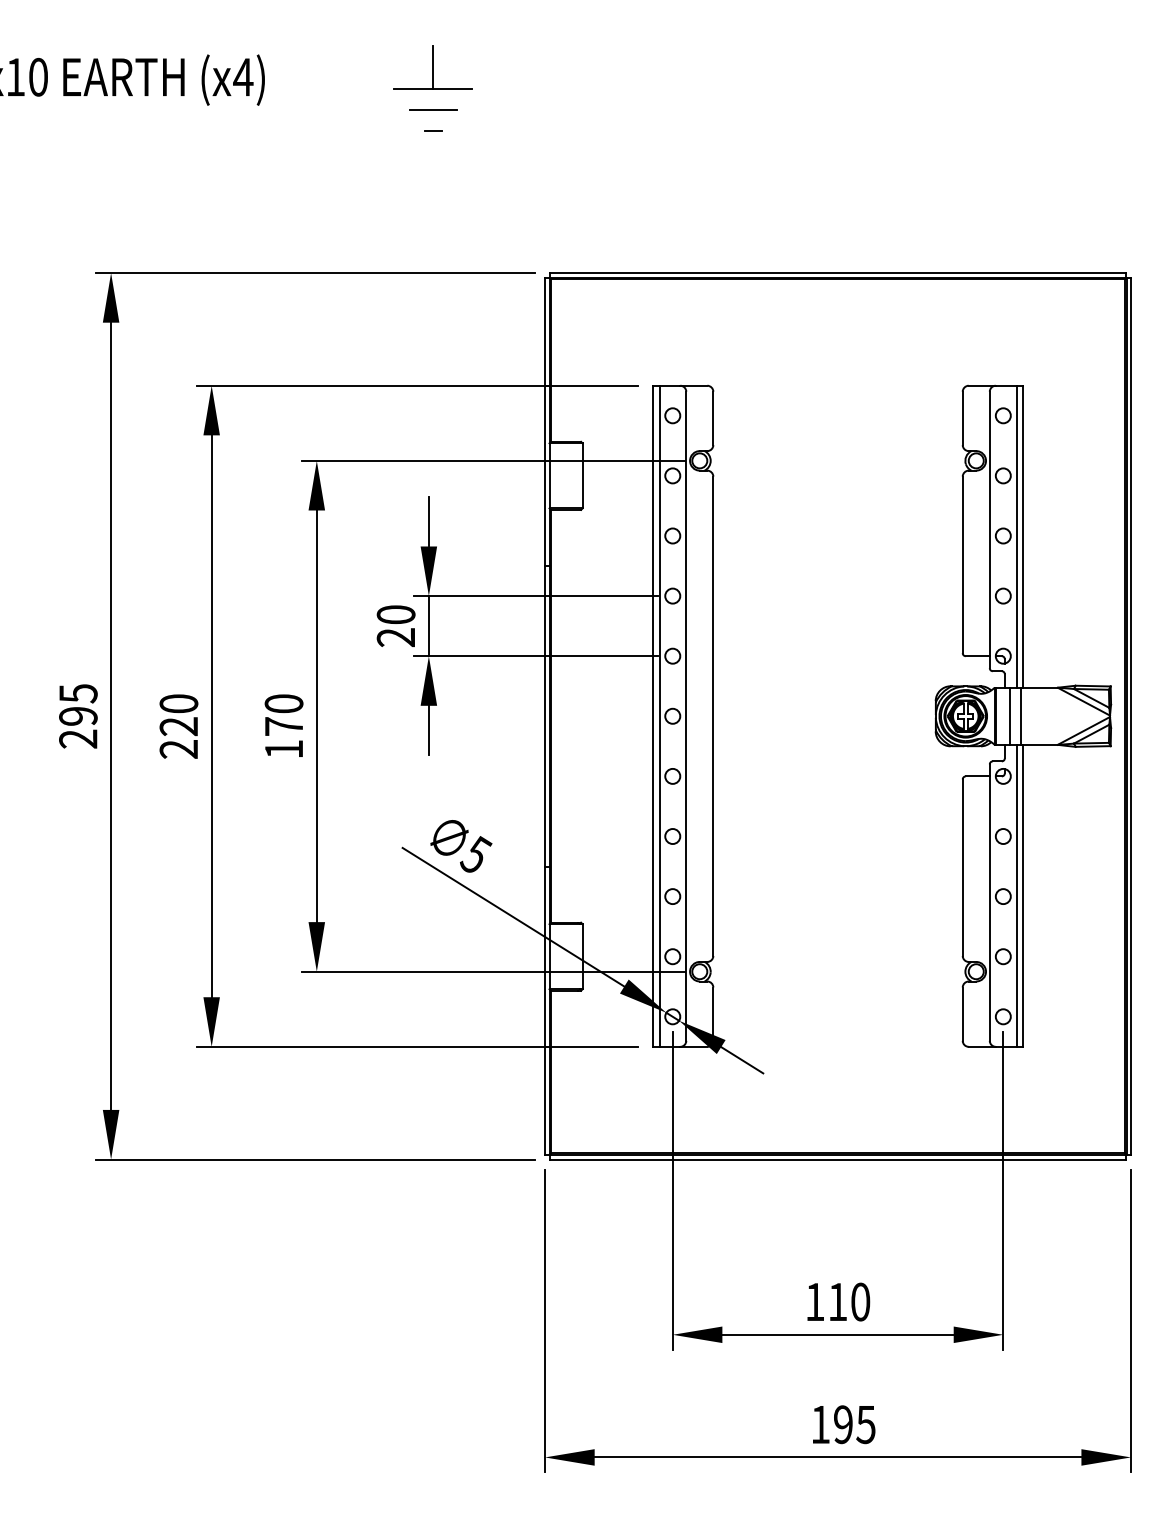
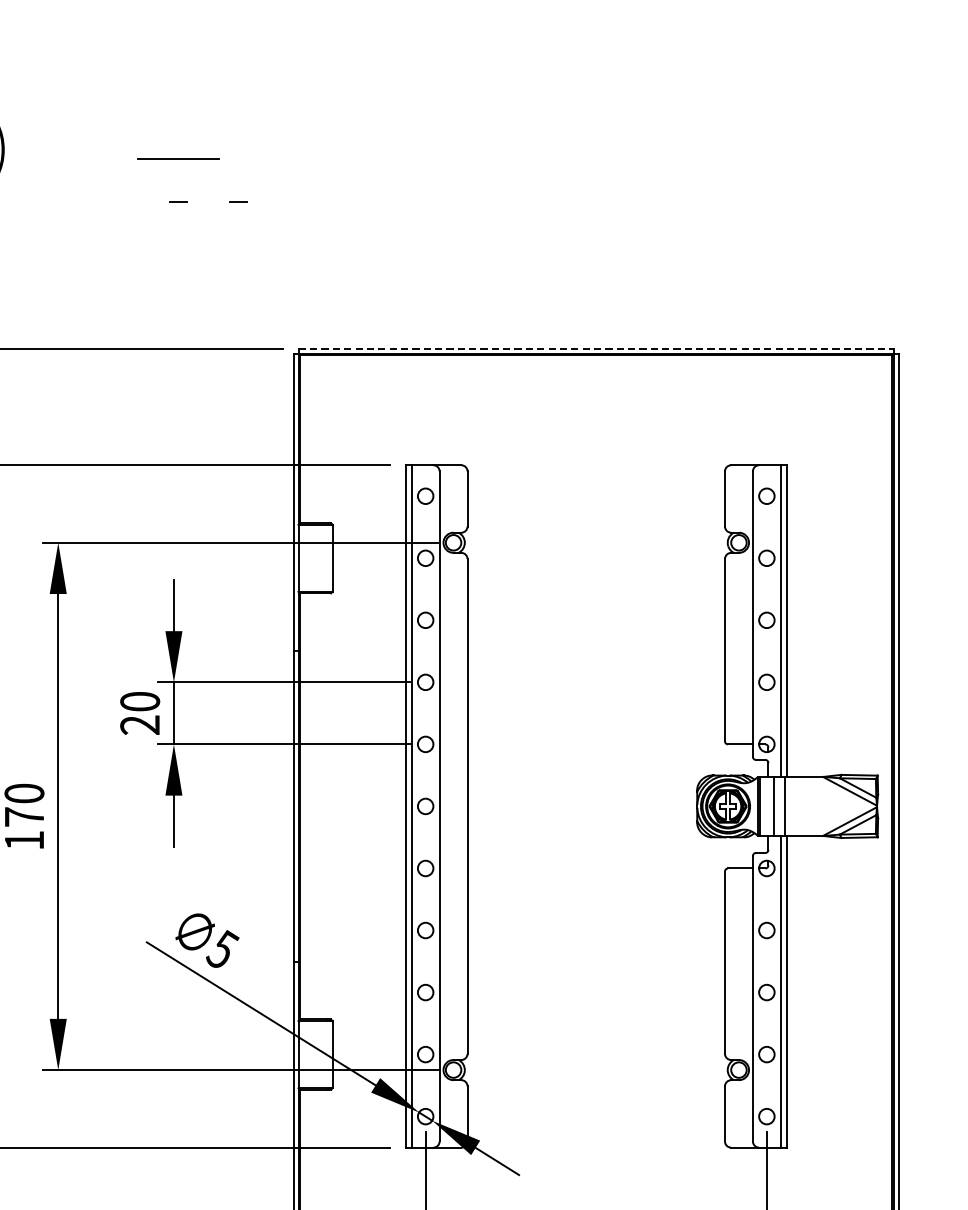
line: (433, 67) -> (178, 136), removed
line: (433, 109) -> (178, 180), removed
line: (491, 130) -> (238, 201), added
line: (838, 273) -> (596, 349), solid -> dashed

